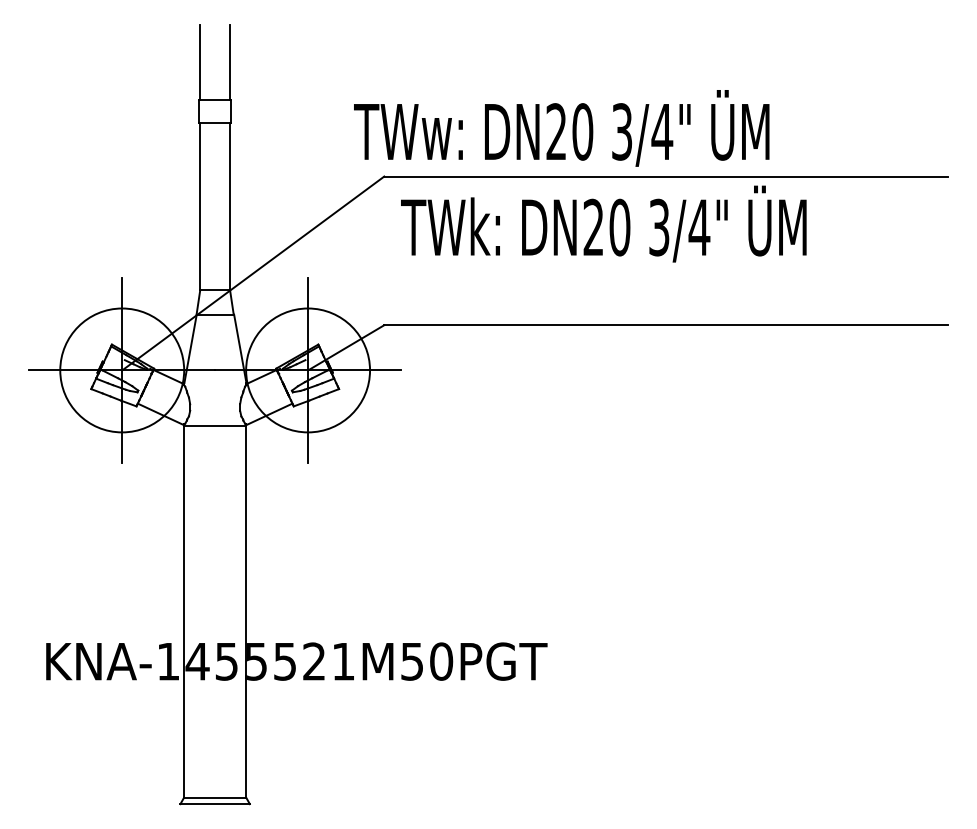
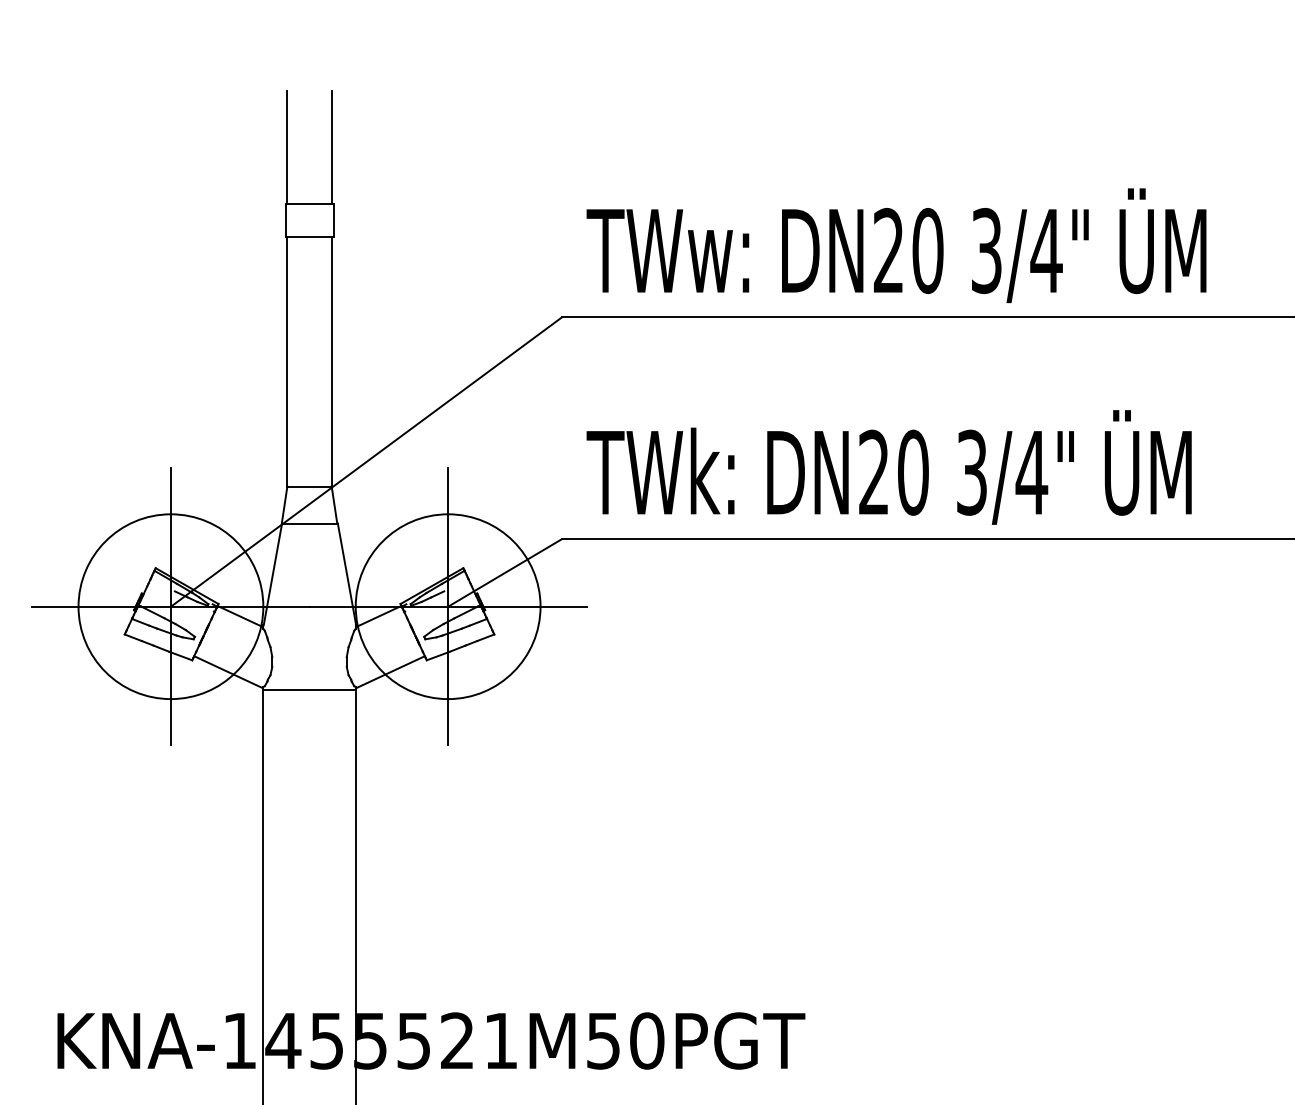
text: (561, 128) -> (896, 245), moved
text: (603, 223) -> (888, 466), moved

